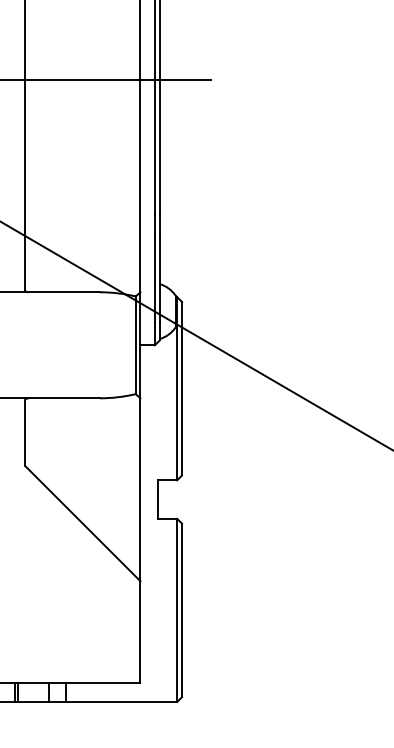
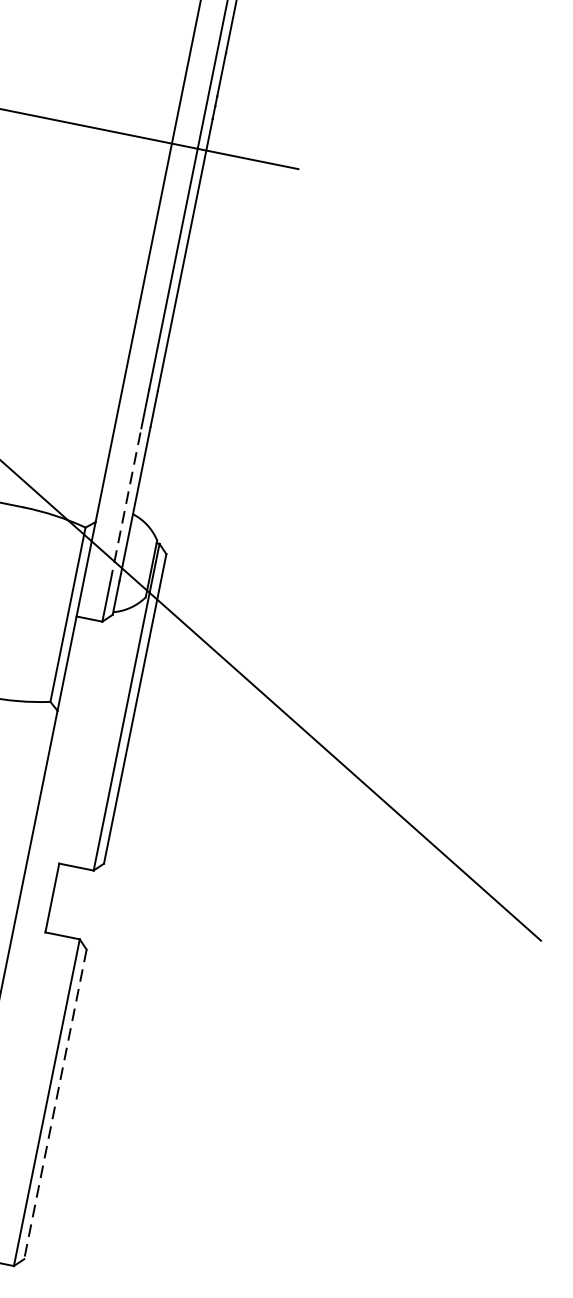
line: (154, 279) -> (125, 504), solid -> dashed
line: (182, 610) -> (56, 1104), solid -> dashed

